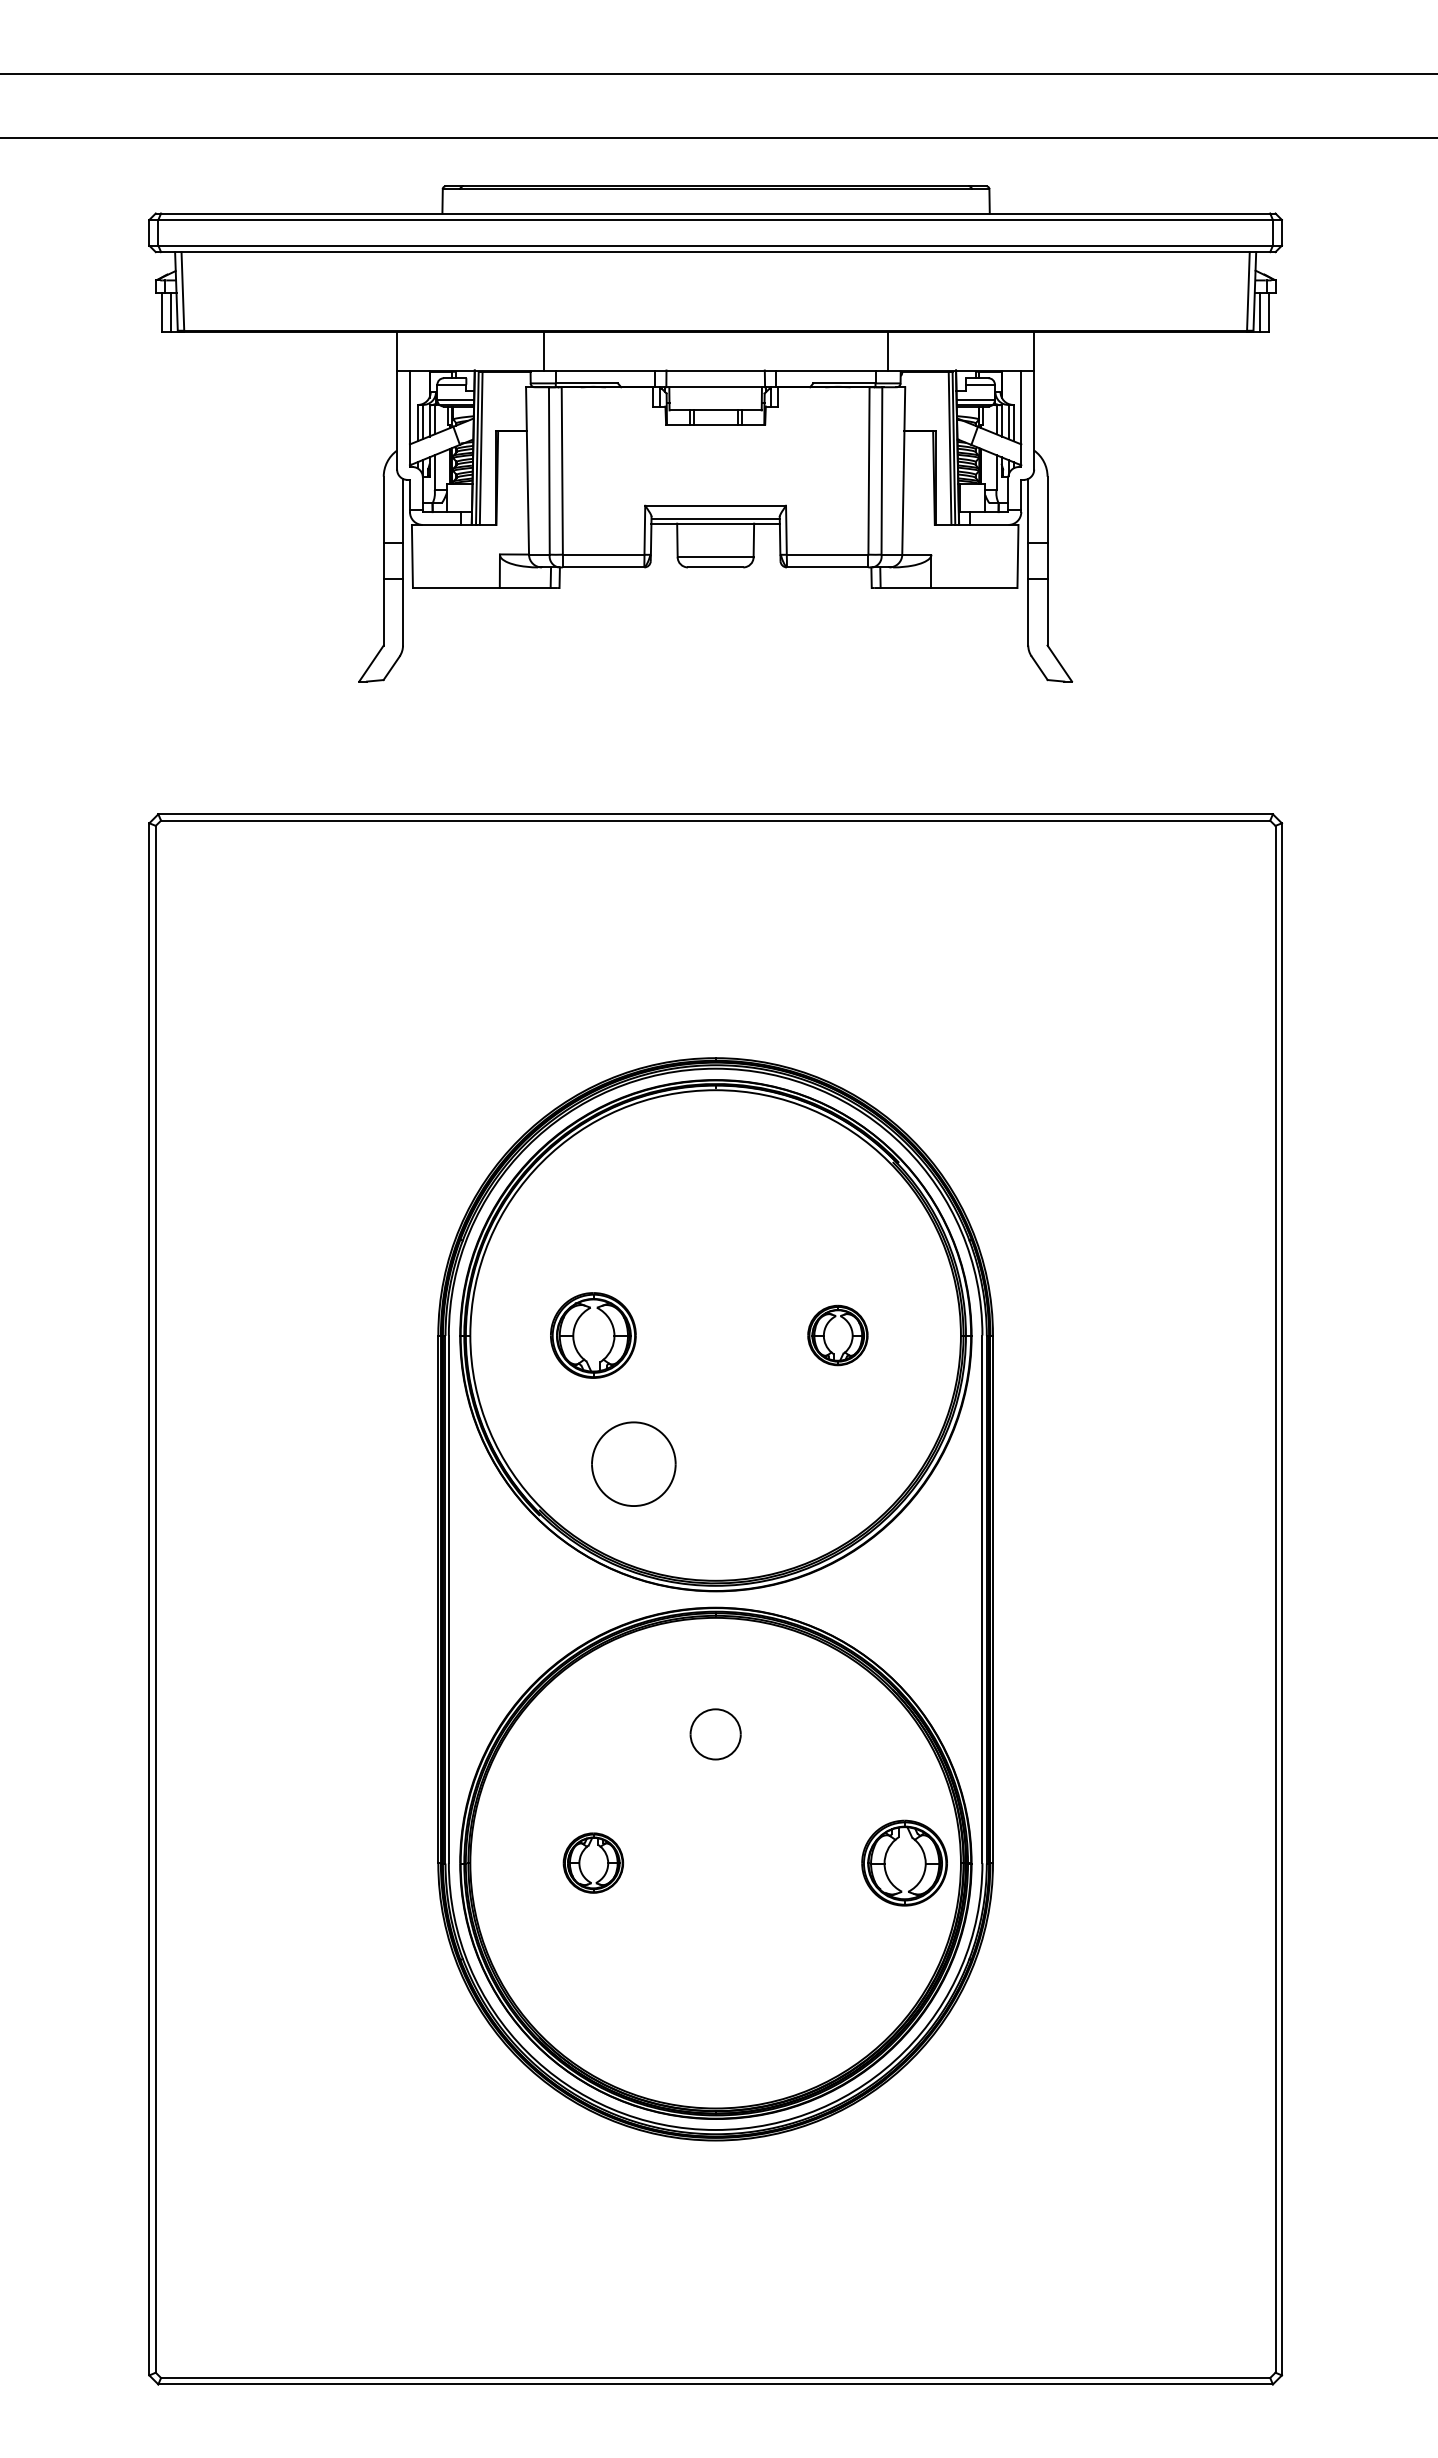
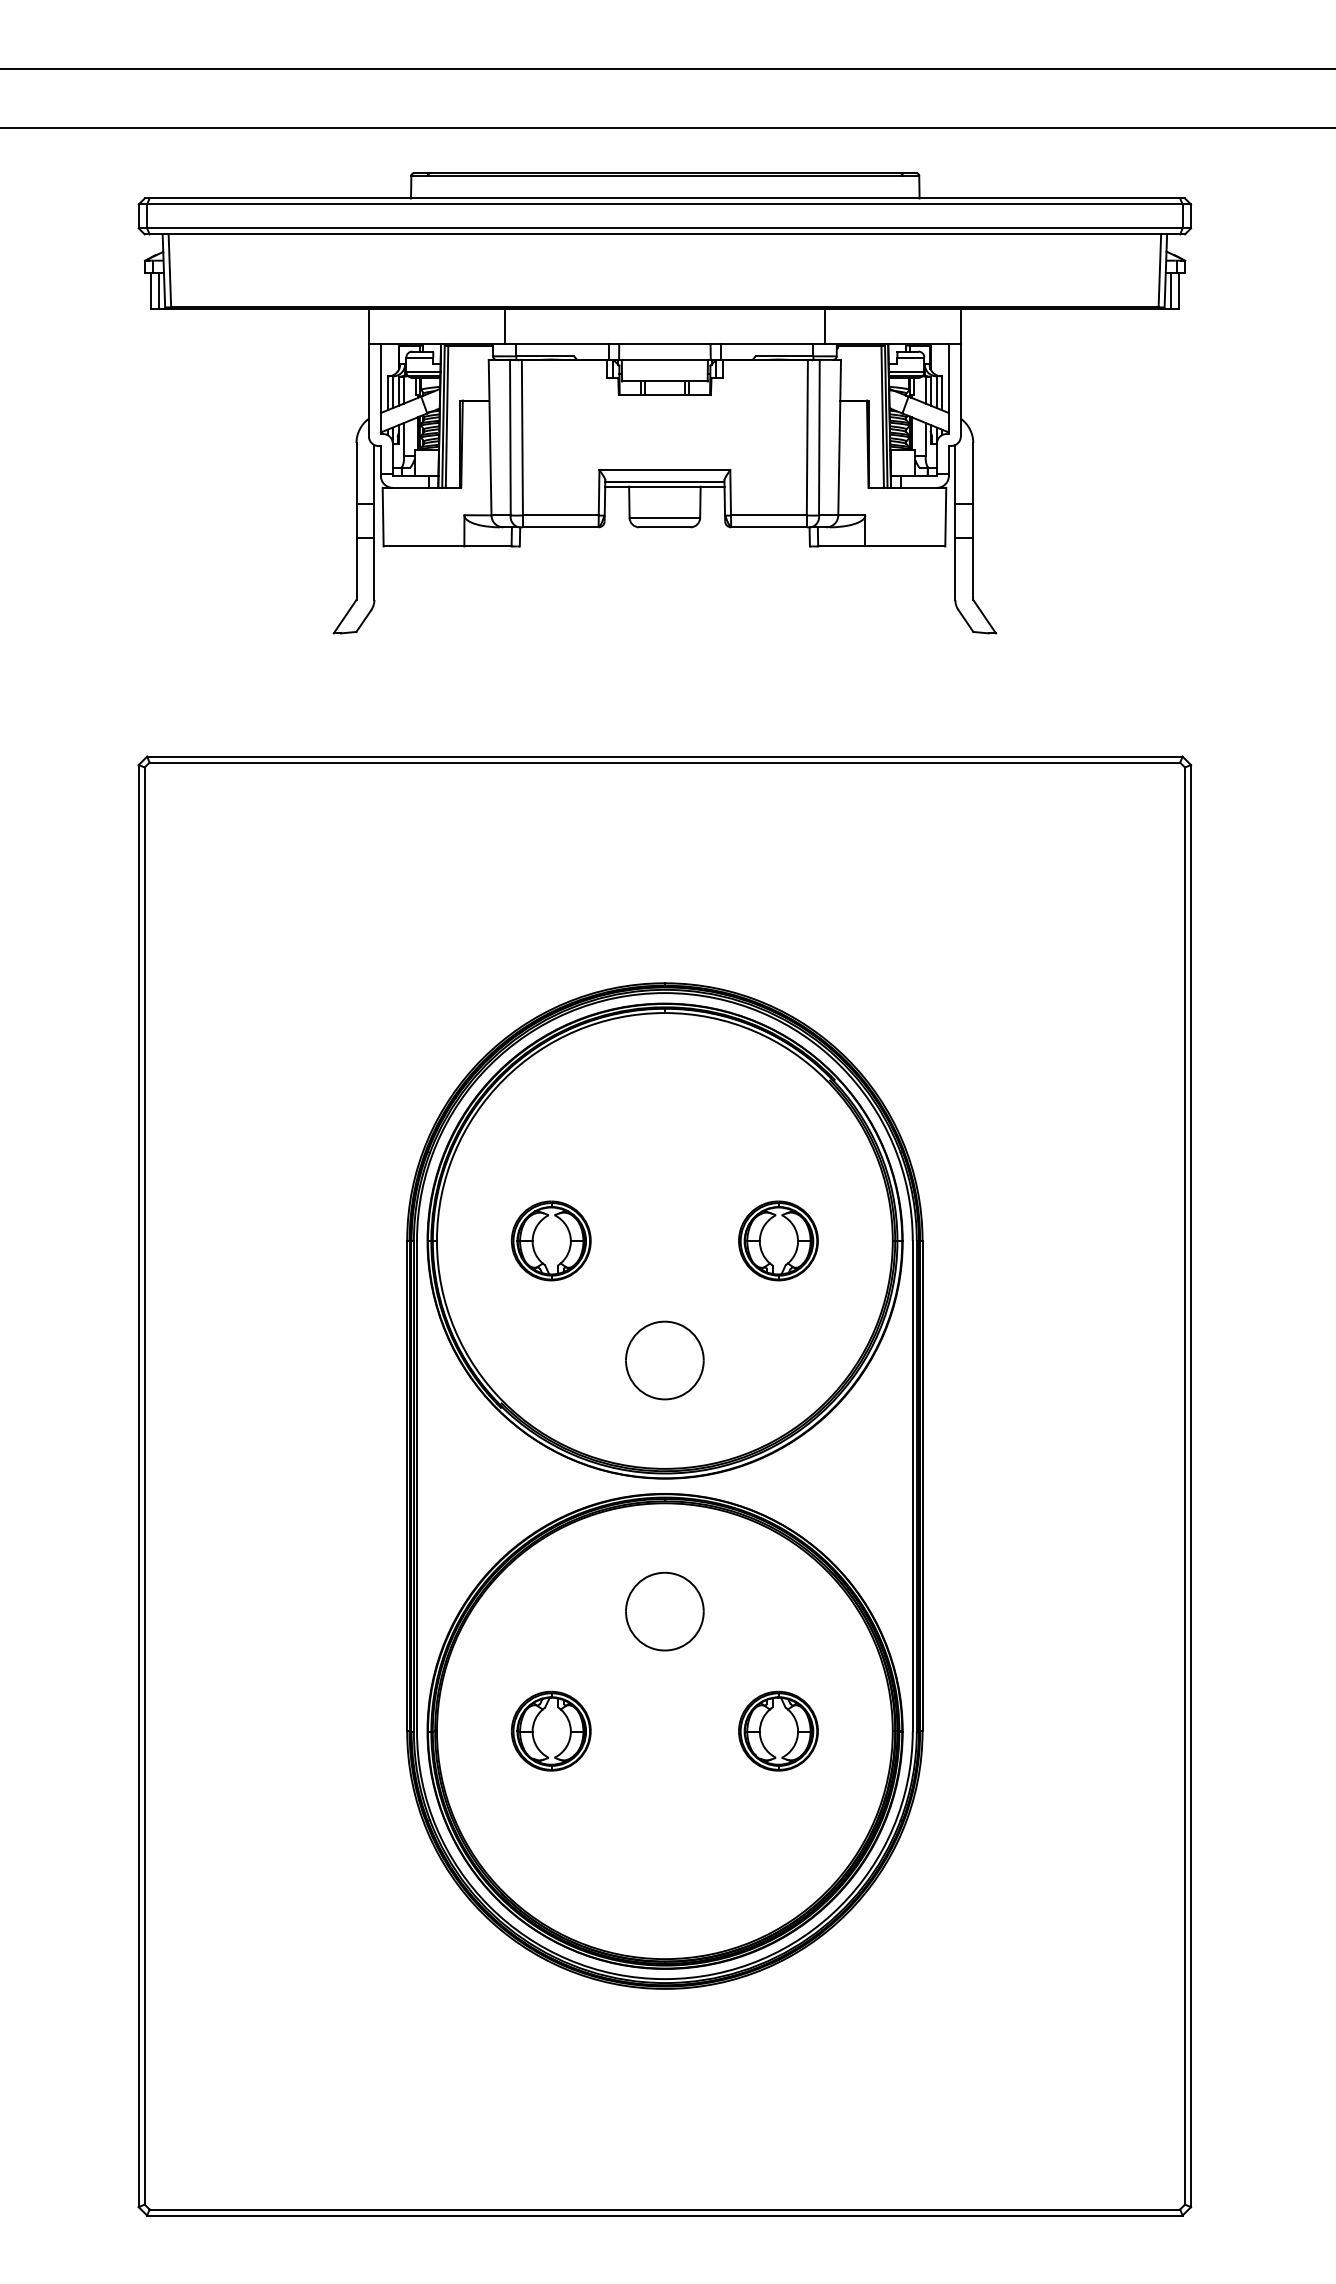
part: (837, 1335) -> (778, 1240), size x1.43
part: (633, 1464) -> (664, 1360), moved
part: (715, 1734) -> (664, 1611), size x1.67
part: (593, 1862) -> (551, 1730), size x1.43
part: (904, 1862) -> (778, 1730), moved

